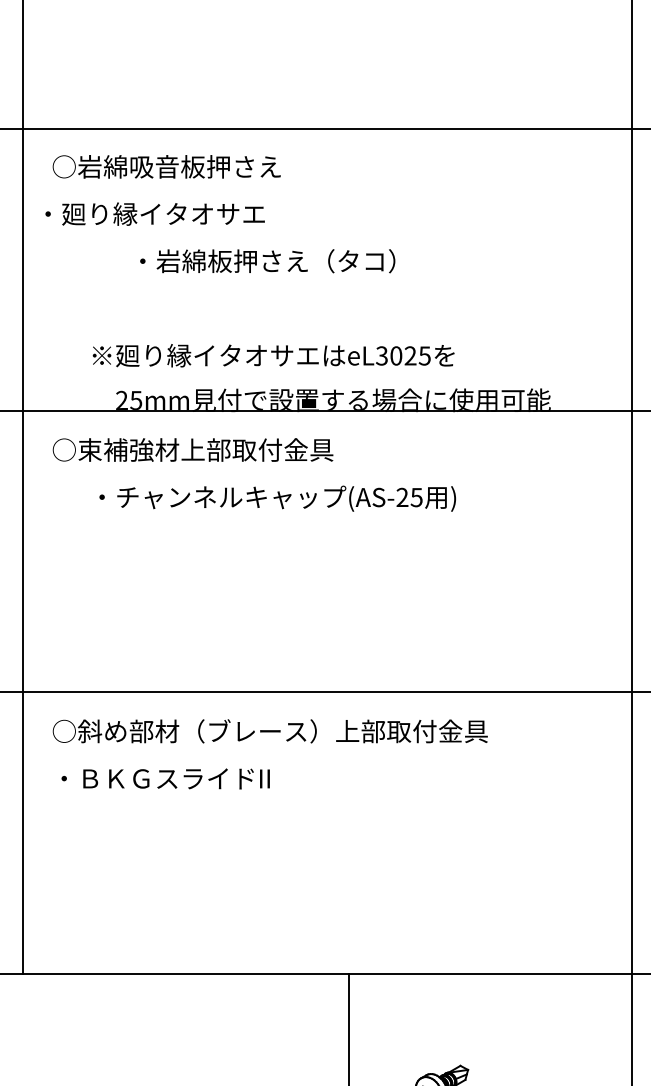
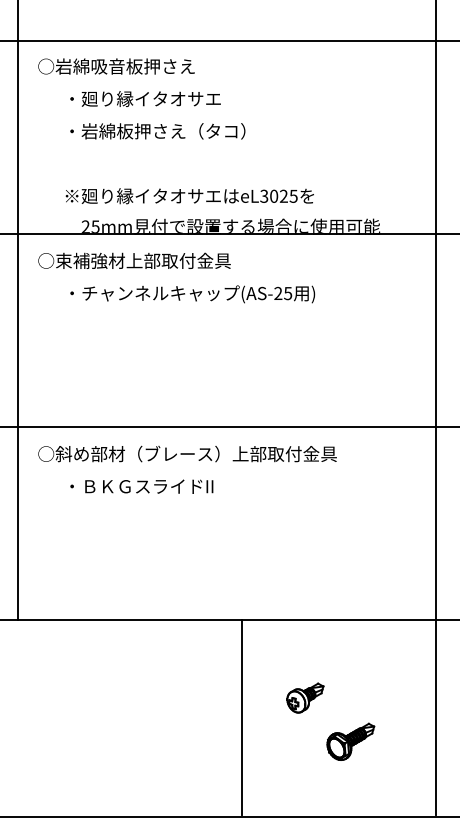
text: (155, 213) -> (145, 98), moved
text: (267, 261) -> (157, 131), moved
text: (165, 778) -> (141, 486), moved

